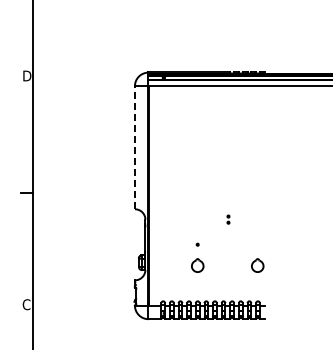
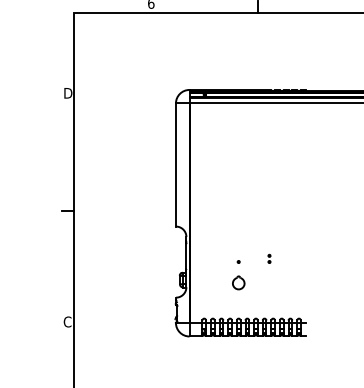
line: (134, 148) -> (175, 165), dashed -> solid
part: (228, 219) -> (269, 258), moved
part: (257, 265) -> (298, 282), removed

